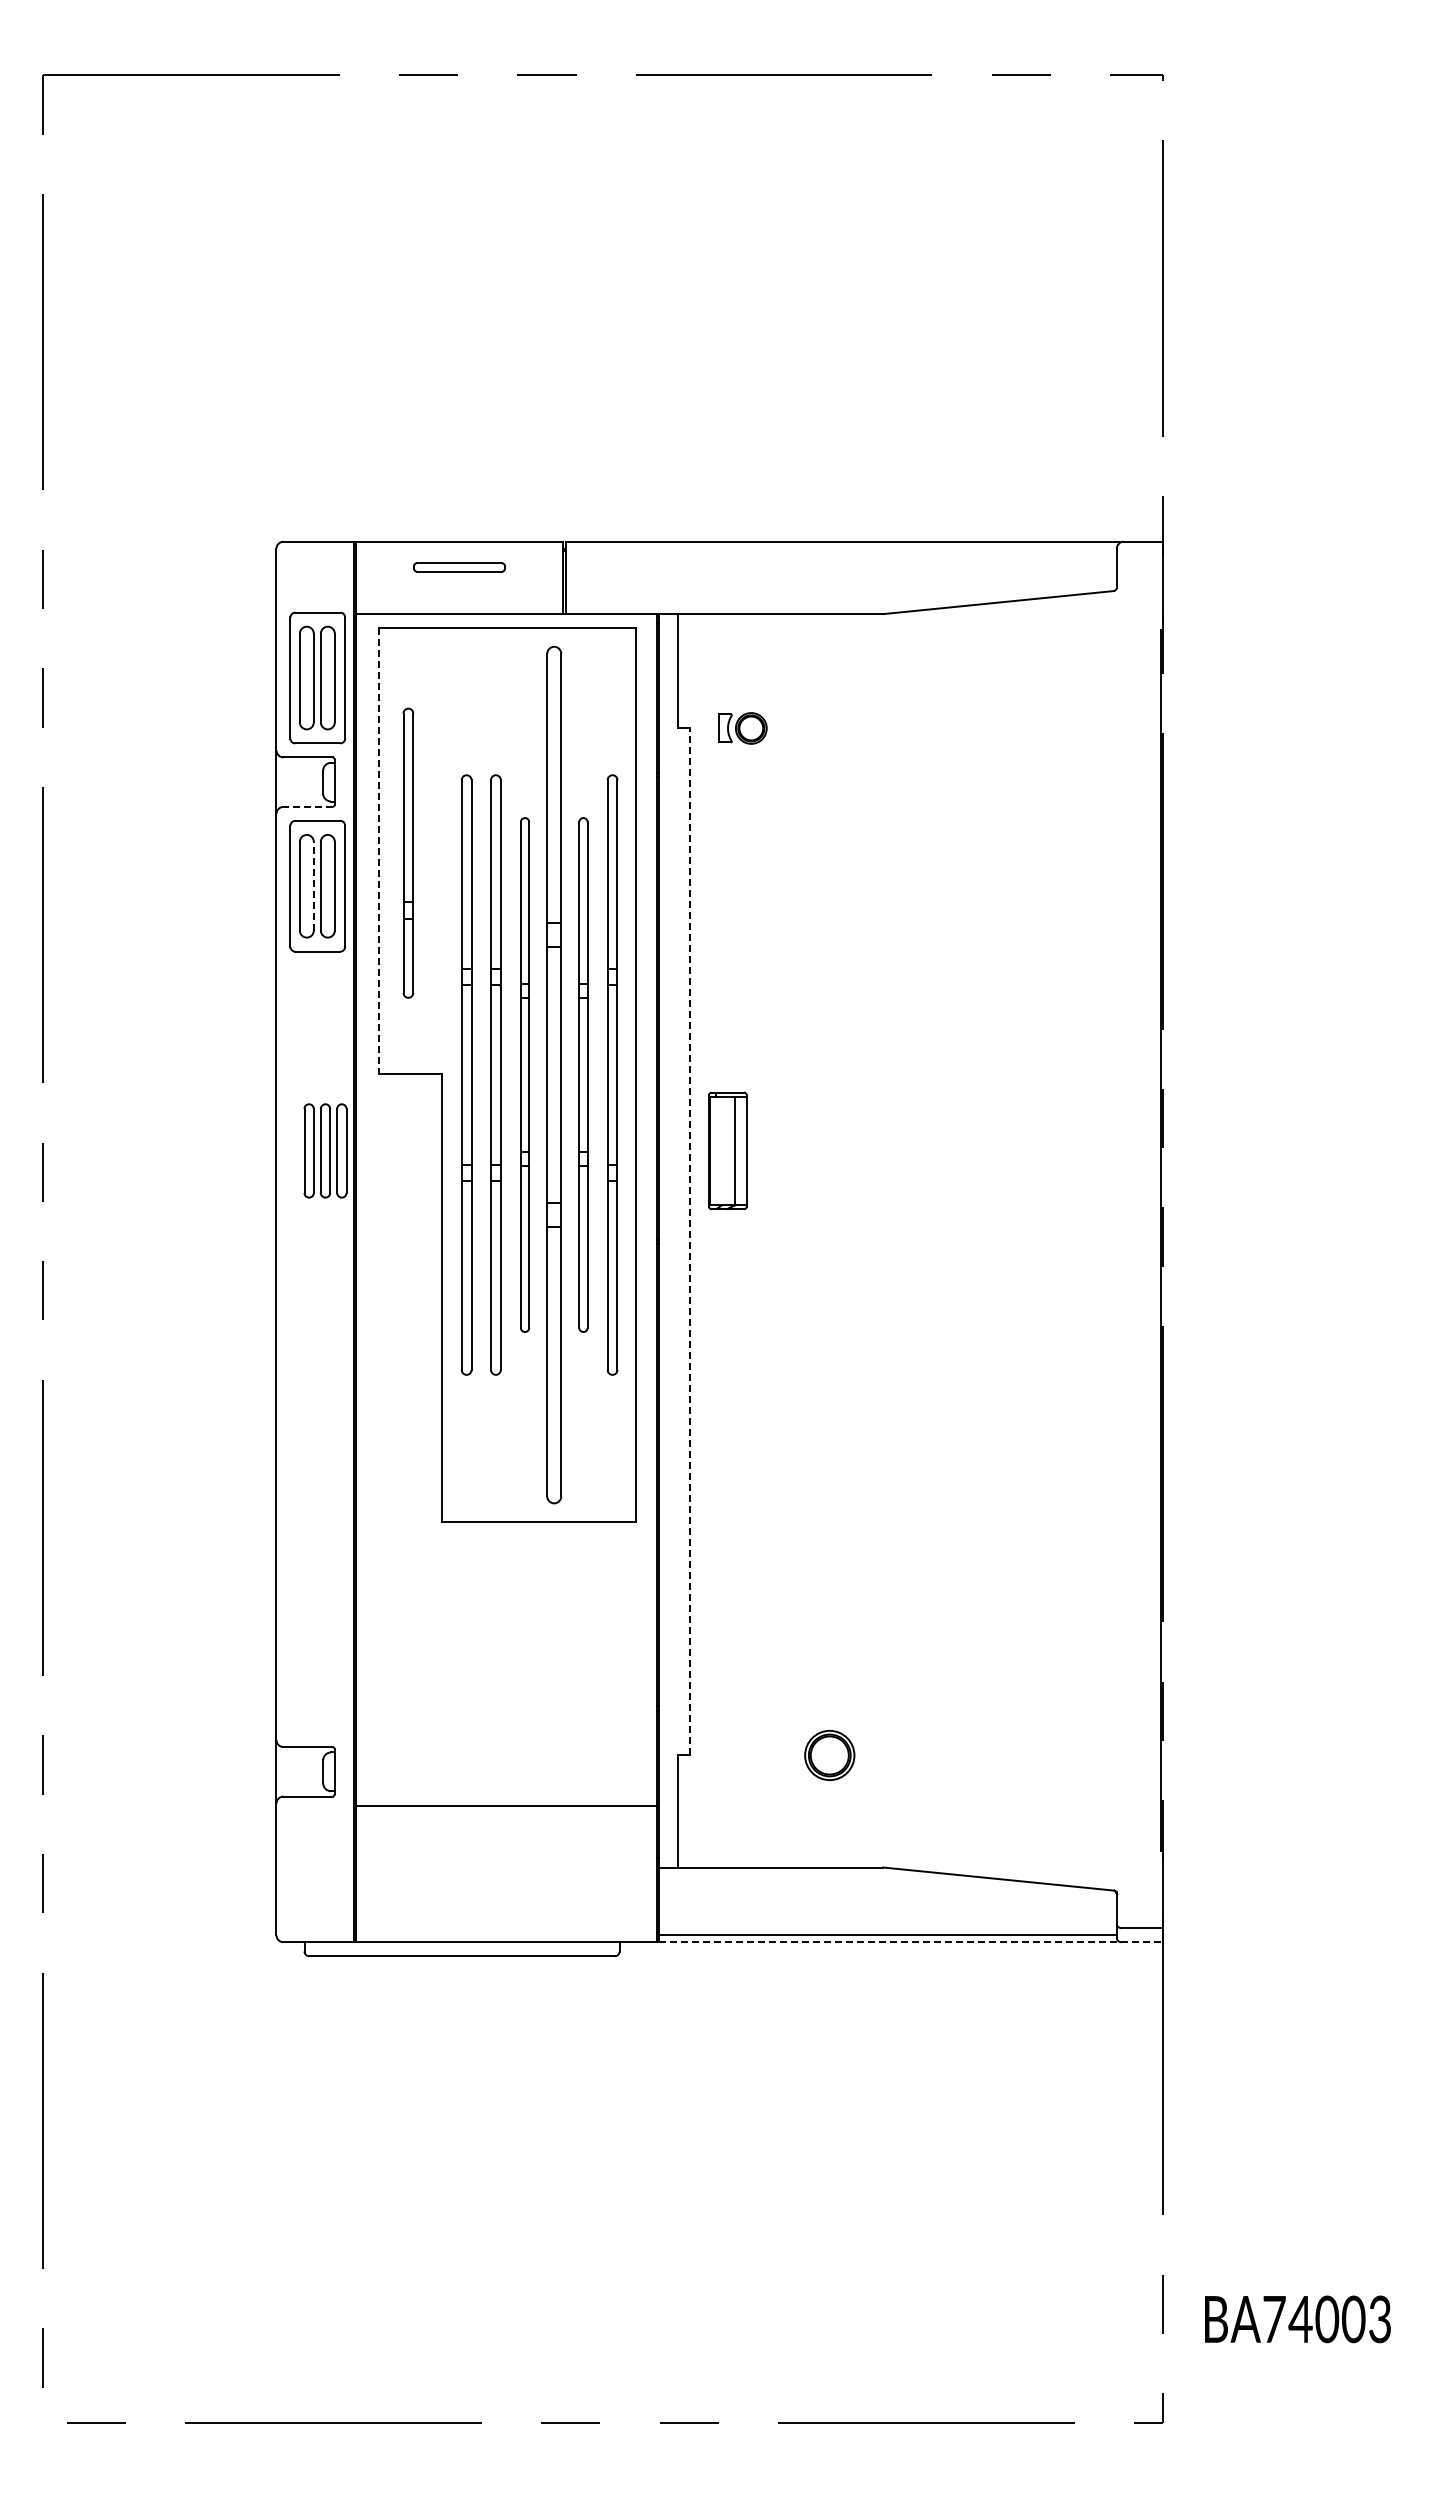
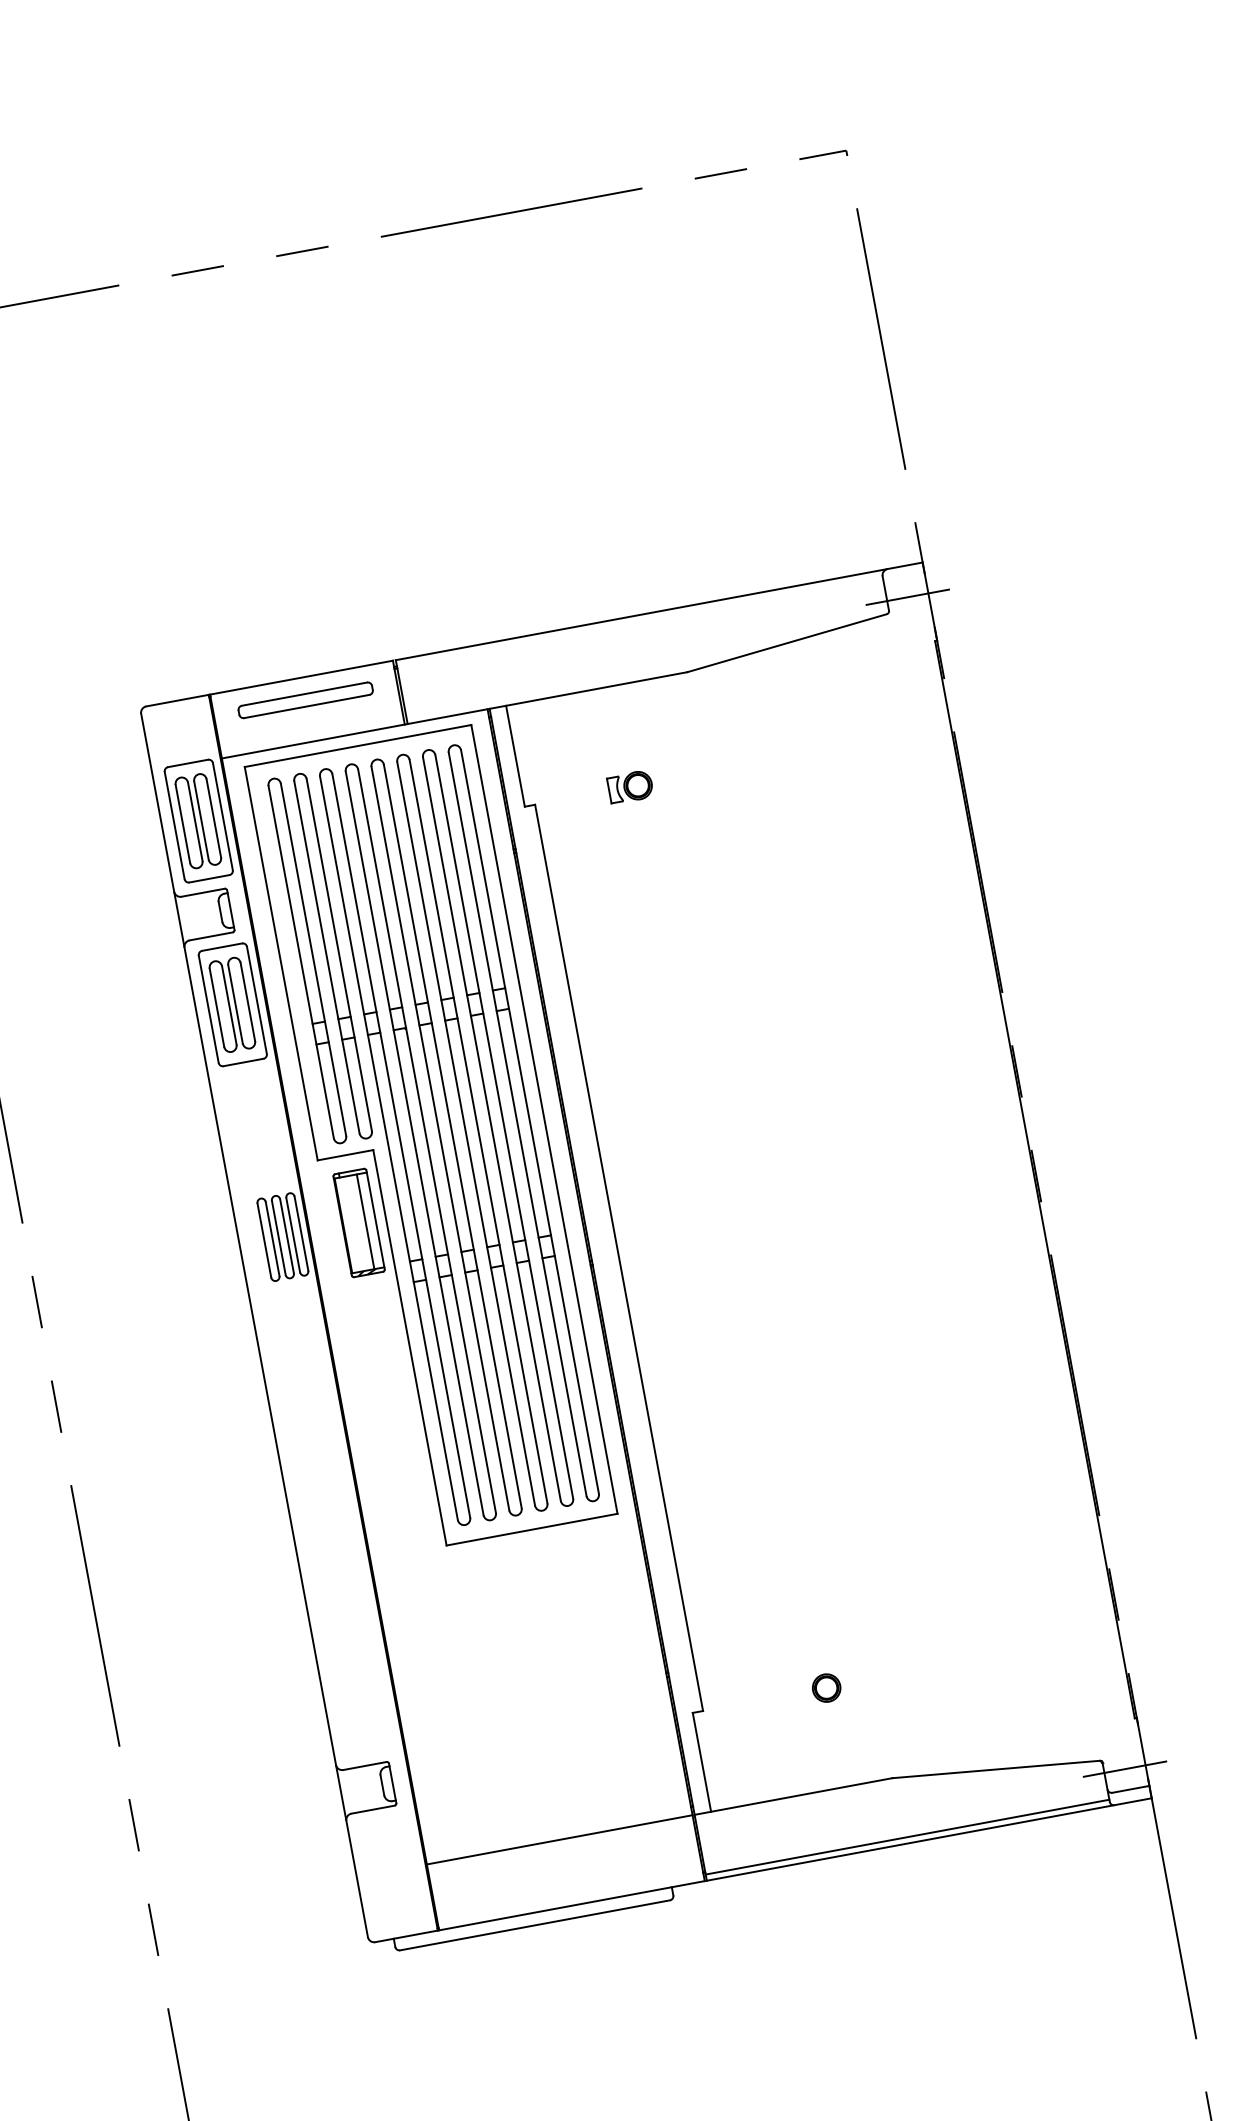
part: (459, 567) -> (305, 700), size x1.67
line: (1139, 576) -> (907, 597), added
part: (742, 728) -> (630, 787), moved
line: (308, 806) -> (211, 935), dashed -> solid
line: (379, 851) -> (281, 964), dashed -> solid
part: (408, 852) -> (307, 960), size x1.43
part: (437, 852) -> (332, 955), added
line: (313, 885) -> (228, 1004), dashed -> solid
part: (466, 1074) -> (394, 1146), size x1.43
part: (495, 1074) -> (420, 1141), size x1.43
part: (524, 1074) -> (446, 1137), size x1.67
part: (583, 1074) -> (498, 1127), size x1.67
part: (612, 1074) -> (523, 1122), size x1.43
part: (727, 1150) -> (358, 1222), moved
line: (689, 1241) -> (618, 1257), dashed -> solid
part: (829, 1755) -> (826, 1688), size x0.62
line: (505, 1805) -> (558, 1839), moved
line: (1139, 1904) -> (1124, 1768), added
line: (911, 1942) -> (929, 1839), dashed -> solid

